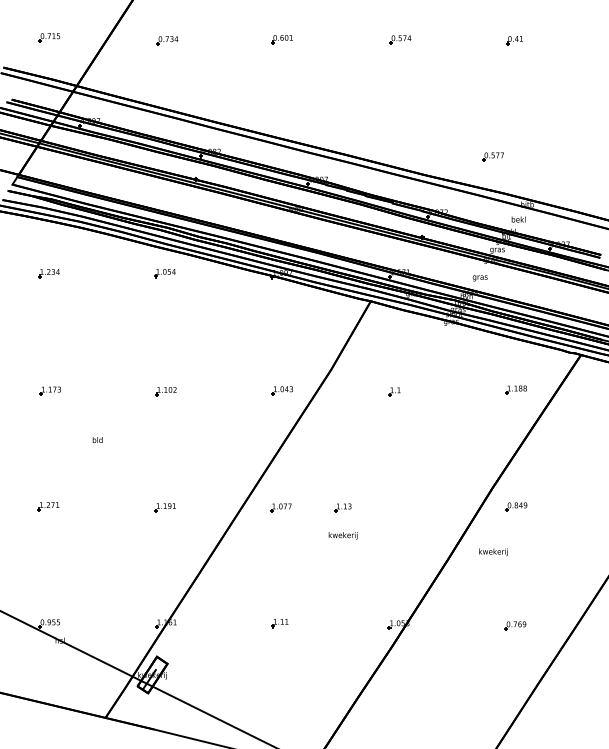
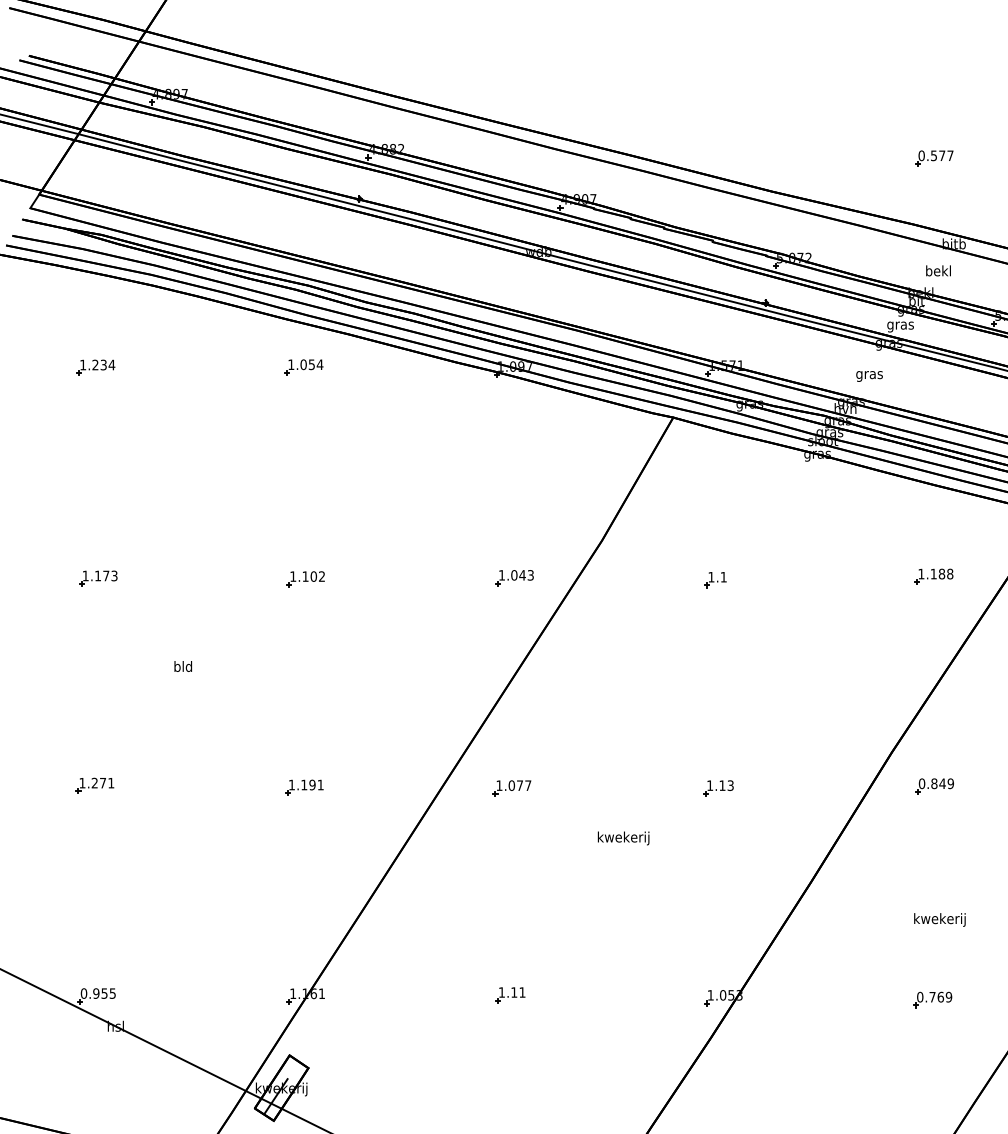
part: (492, 156) -> (932, 157), moved
part: (342, 507) -> (717, 787), moved
text: (493, 552) -> (940, 920), moved

